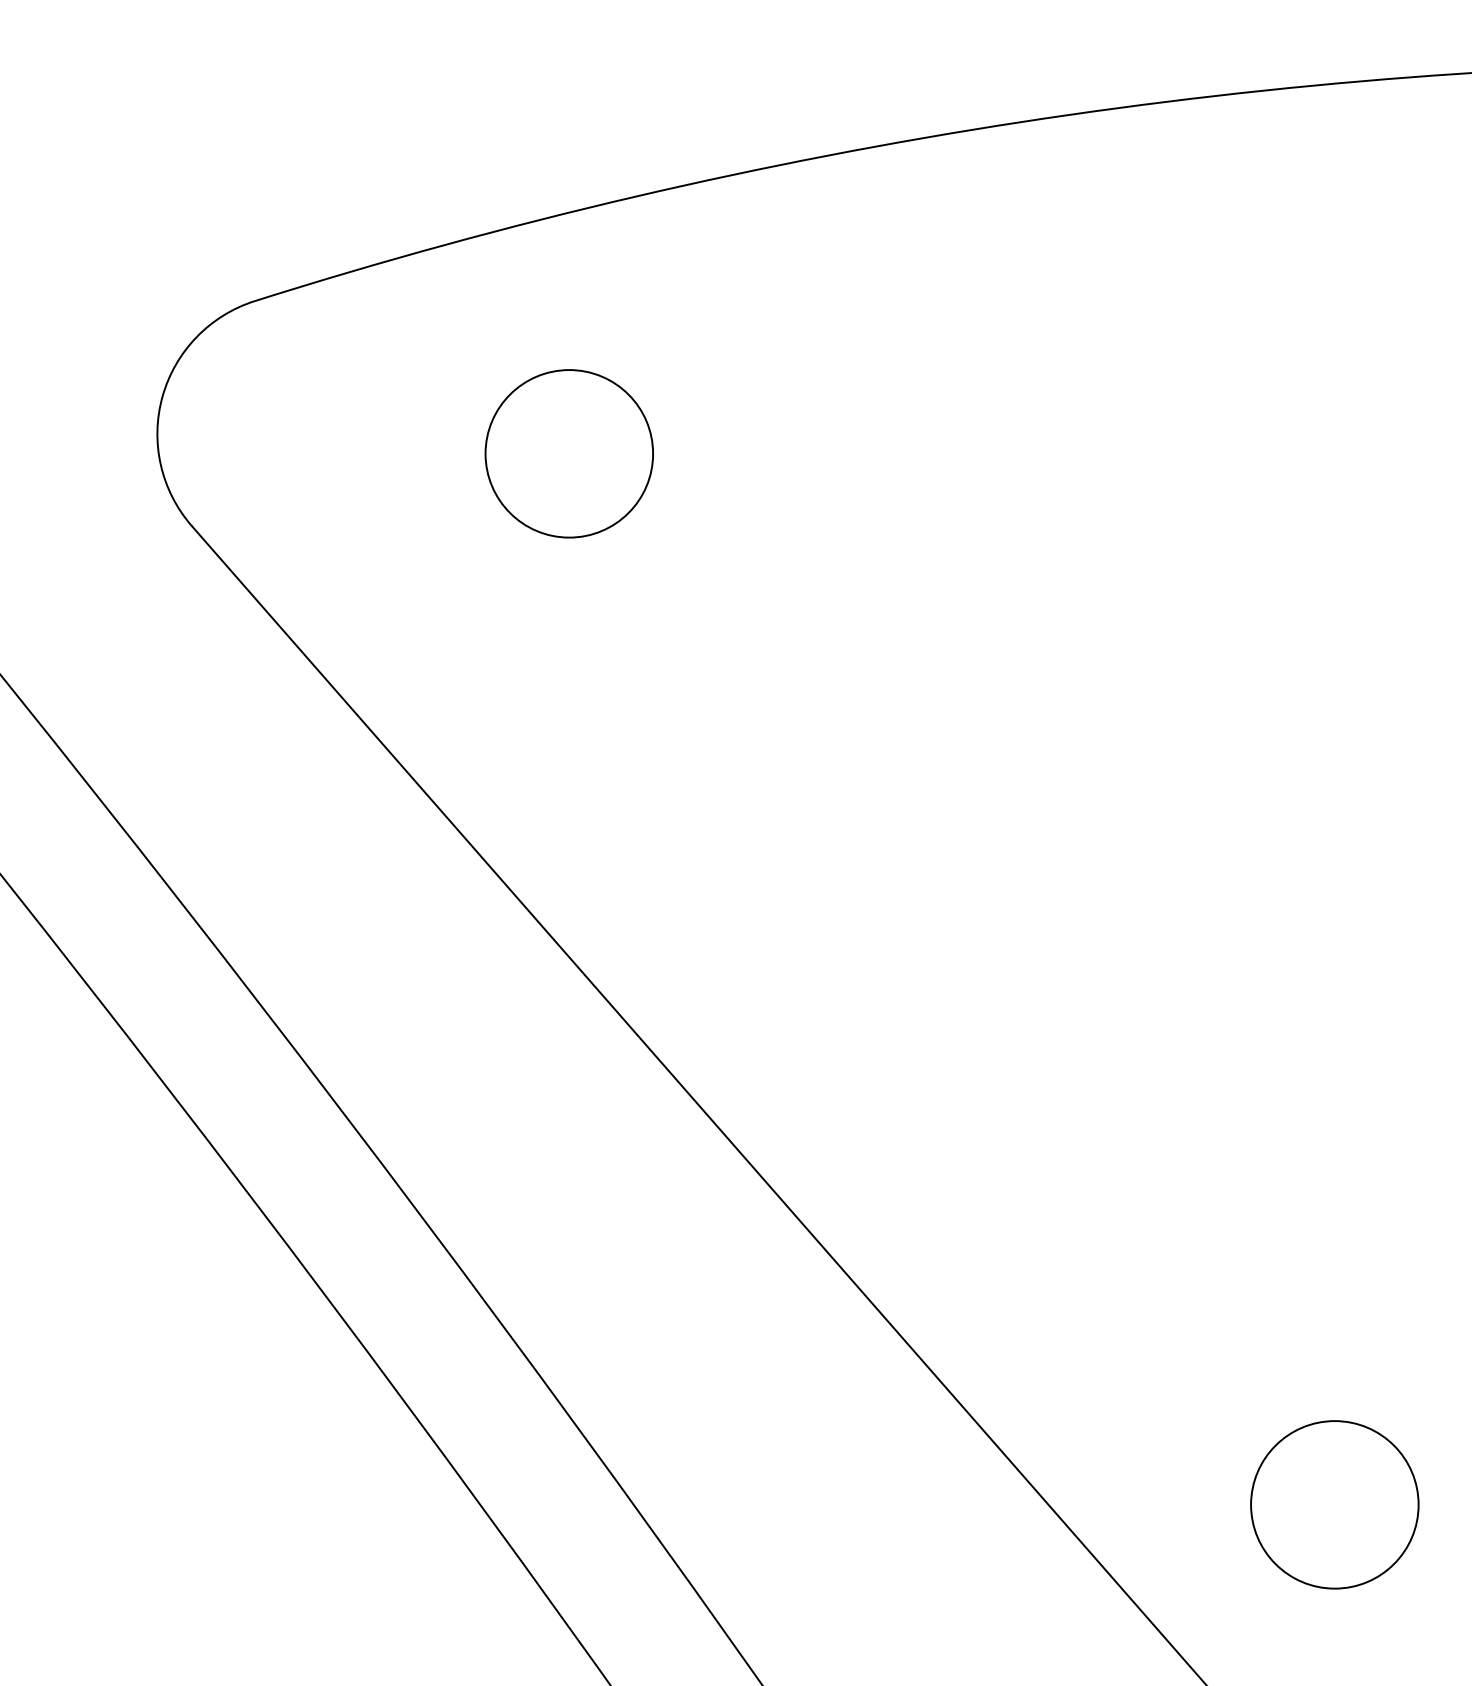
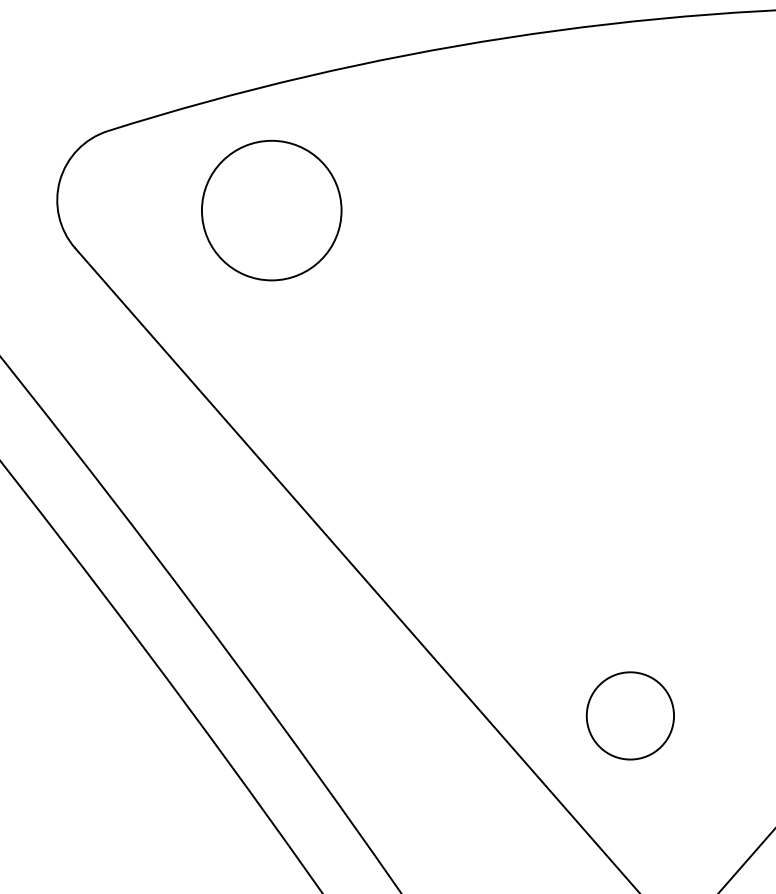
circle: (568, 453) -> (271, 210), size x1.6
circle: (1333, 1504) -> (629, 715), moved

